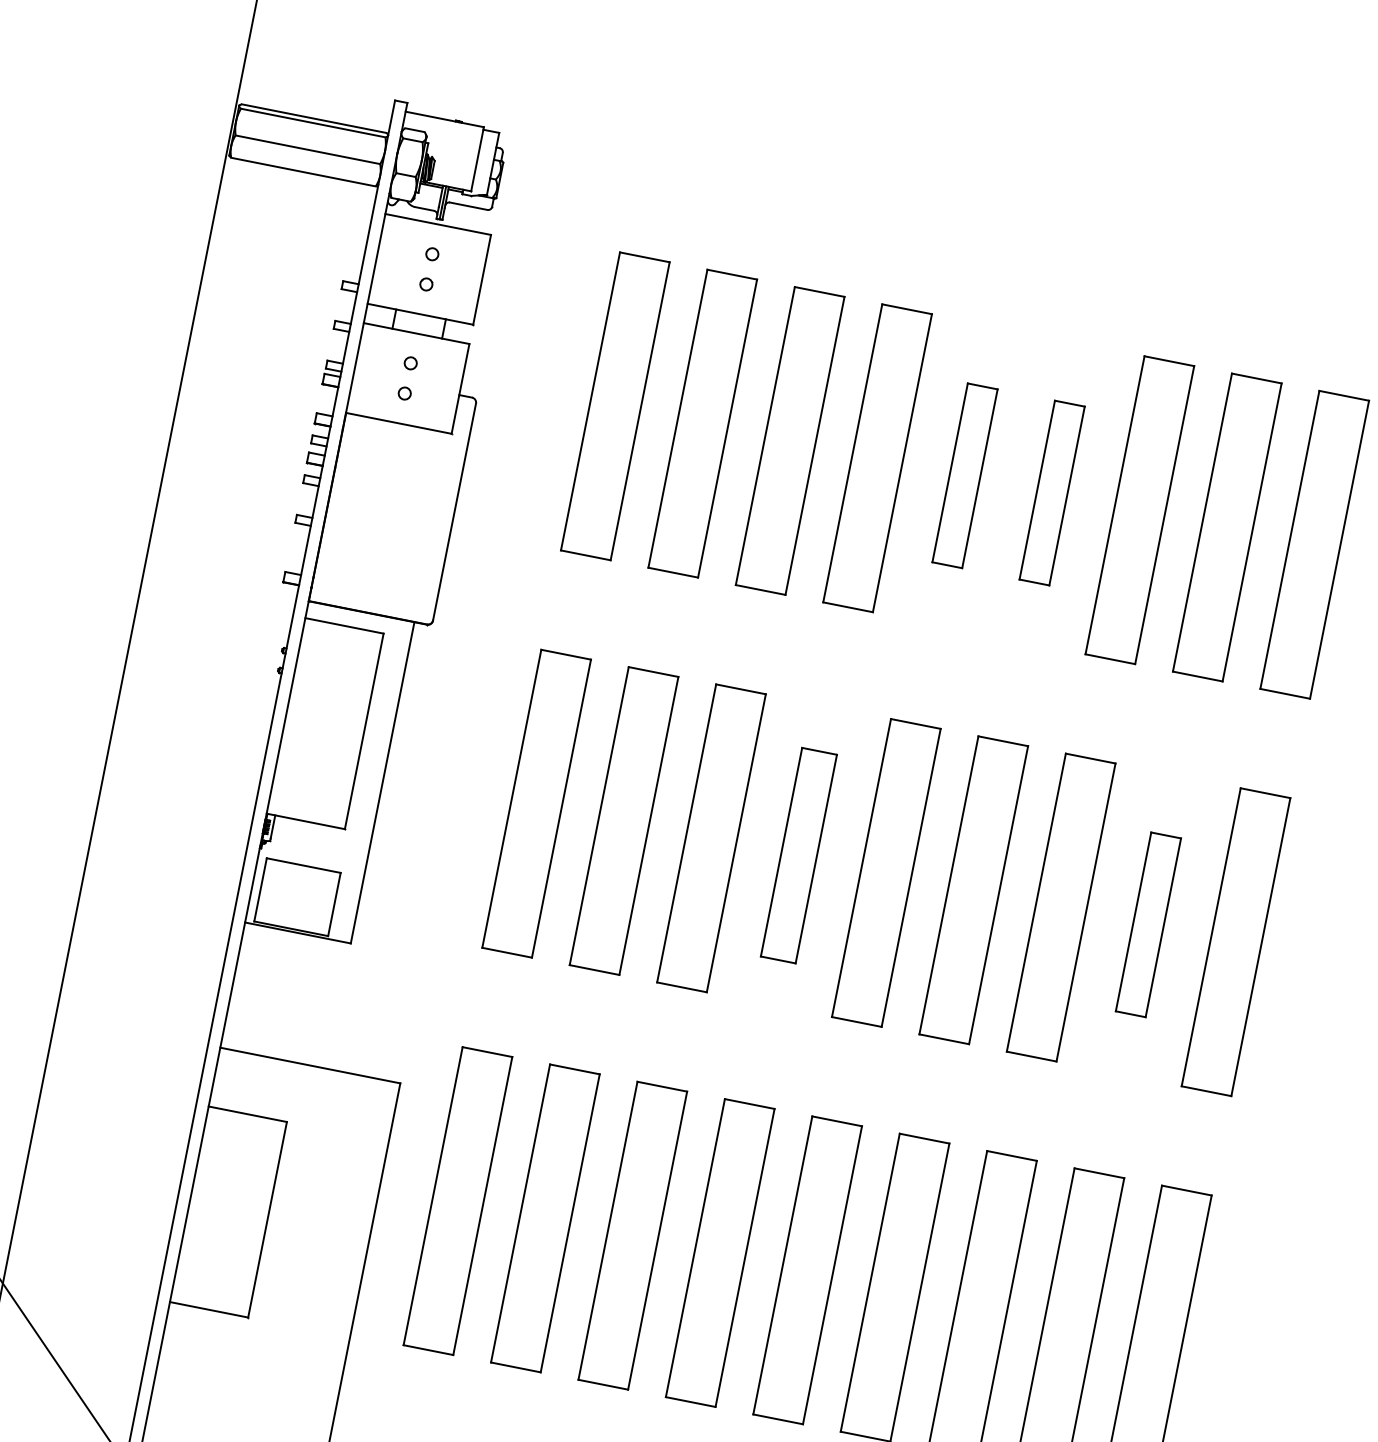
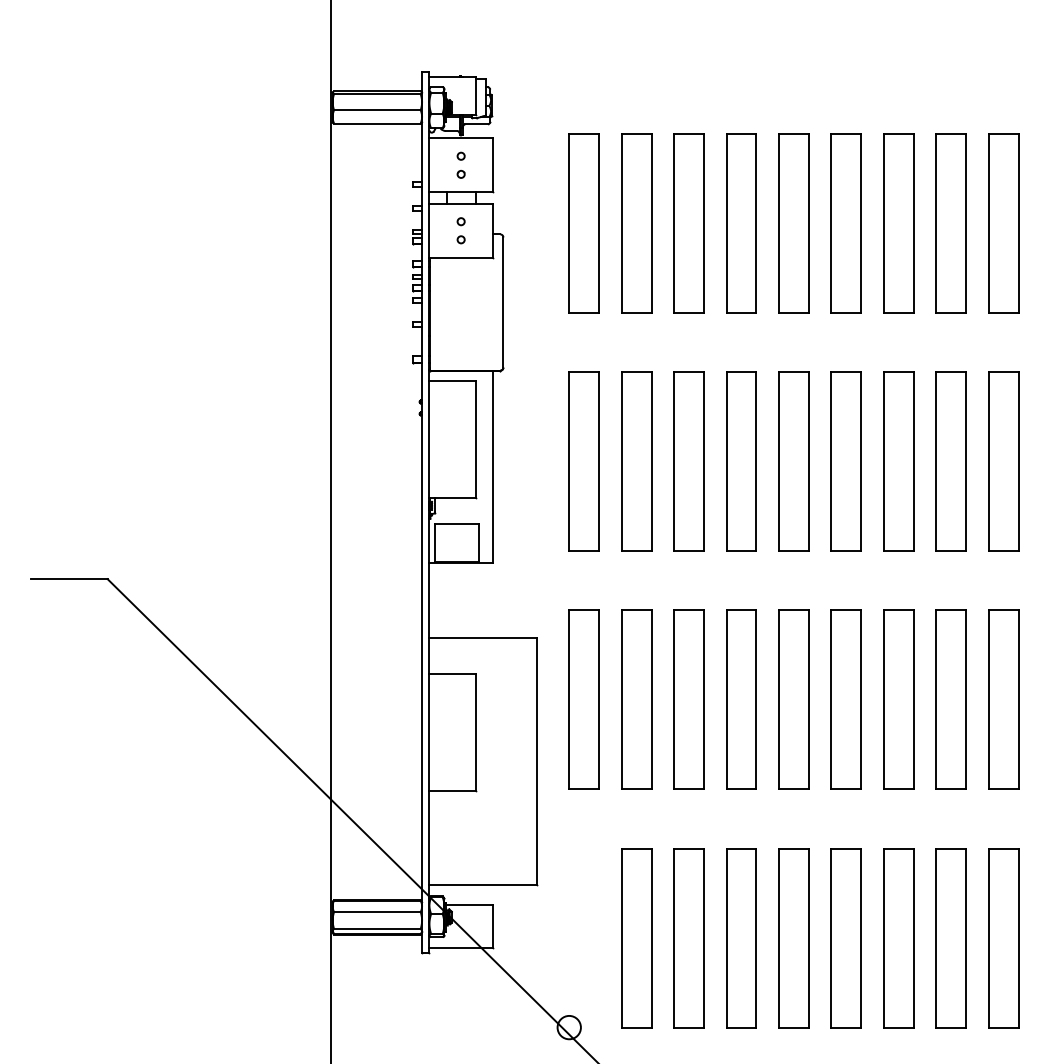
part: (964, 476) -> (793, 223), size x1.67
part: (1050, 493) -> (845, 223), size x1.67
part: (798, 855) -> (741, 461), size x1.43
part: (1147, 924) -> (950, 461), size x1.67

